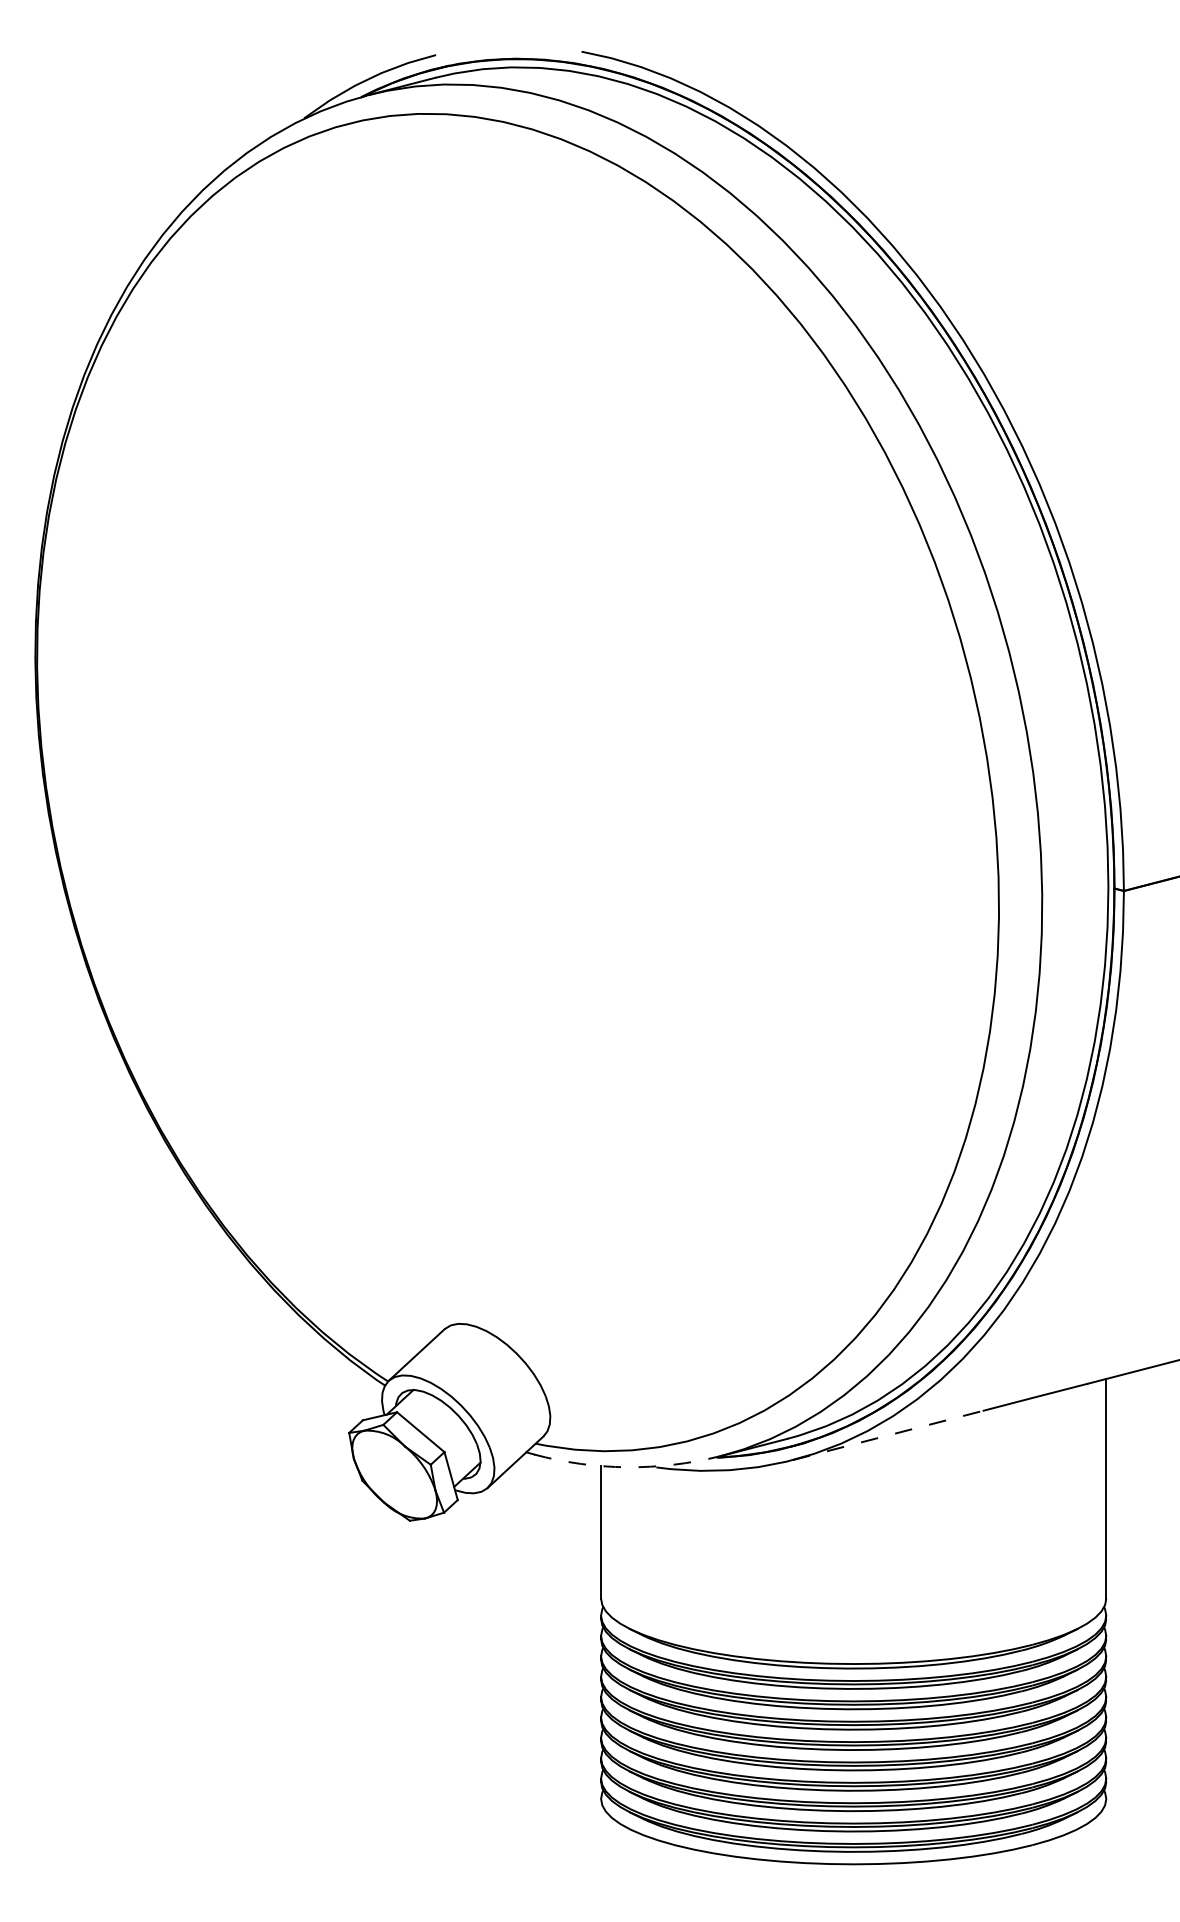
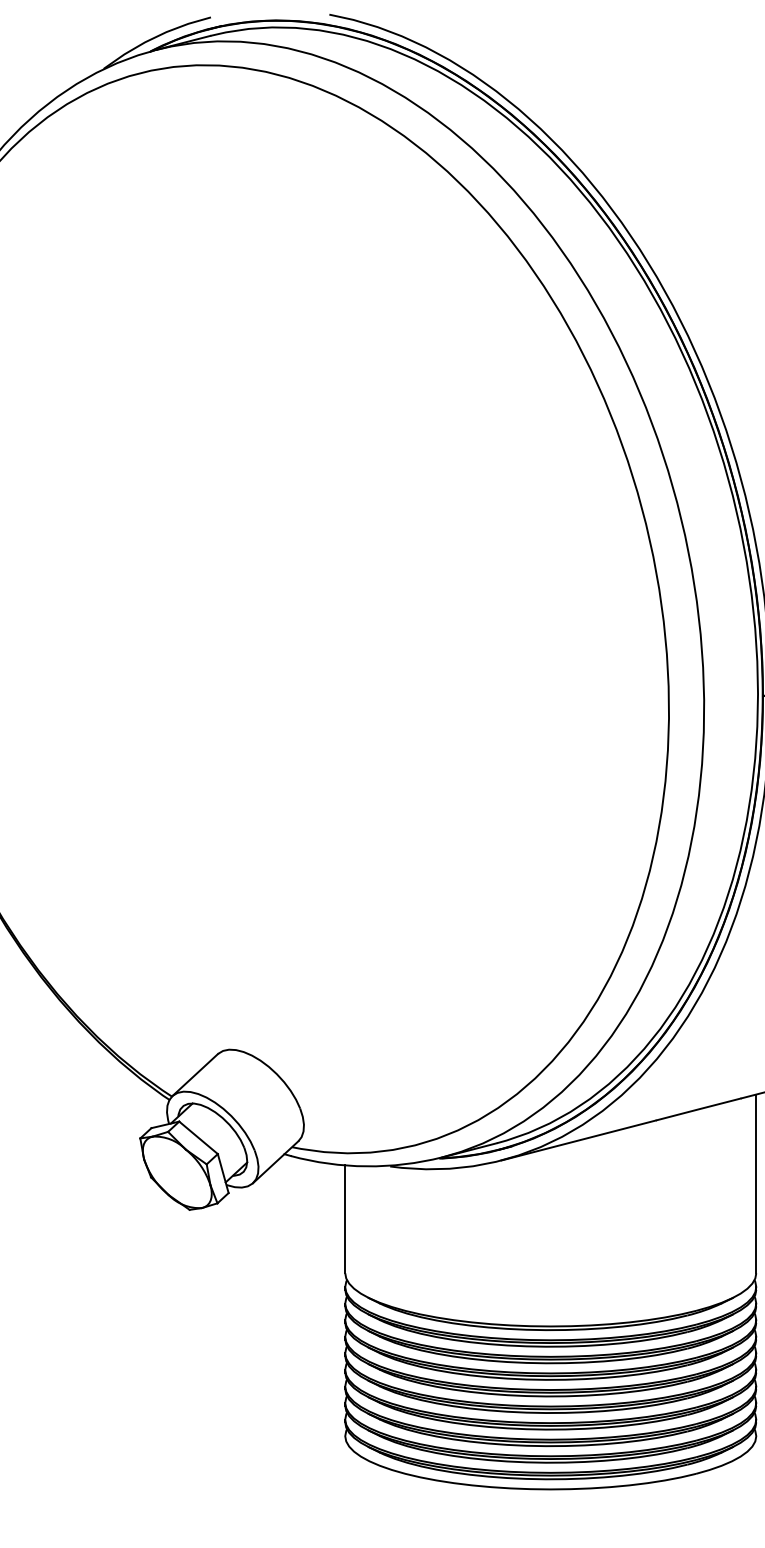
line: (887, 1435) -> (578, 1140), dashed -> solid
arc: (627, 1467) -> (366, 1166), dashed -> solid

